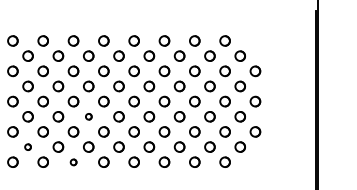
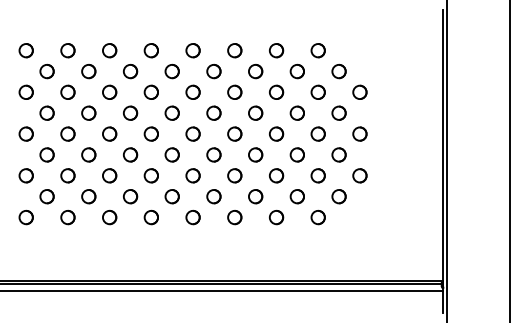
circle: (88, 116) -> (130, 154), size x1.67
circle: (27, 146) -> (46, 196), size x1.67
circle: (73, 162) -> (109, 217), size x1.67

